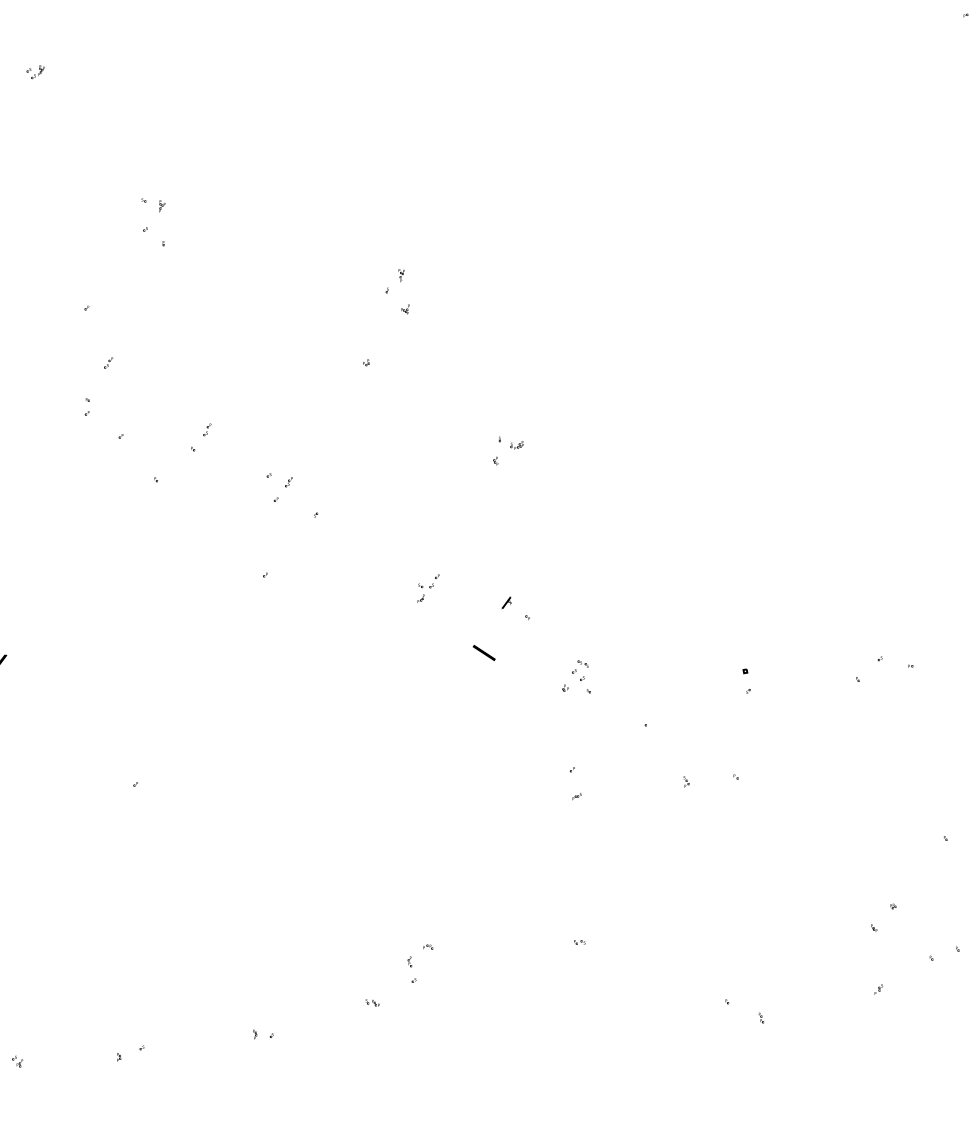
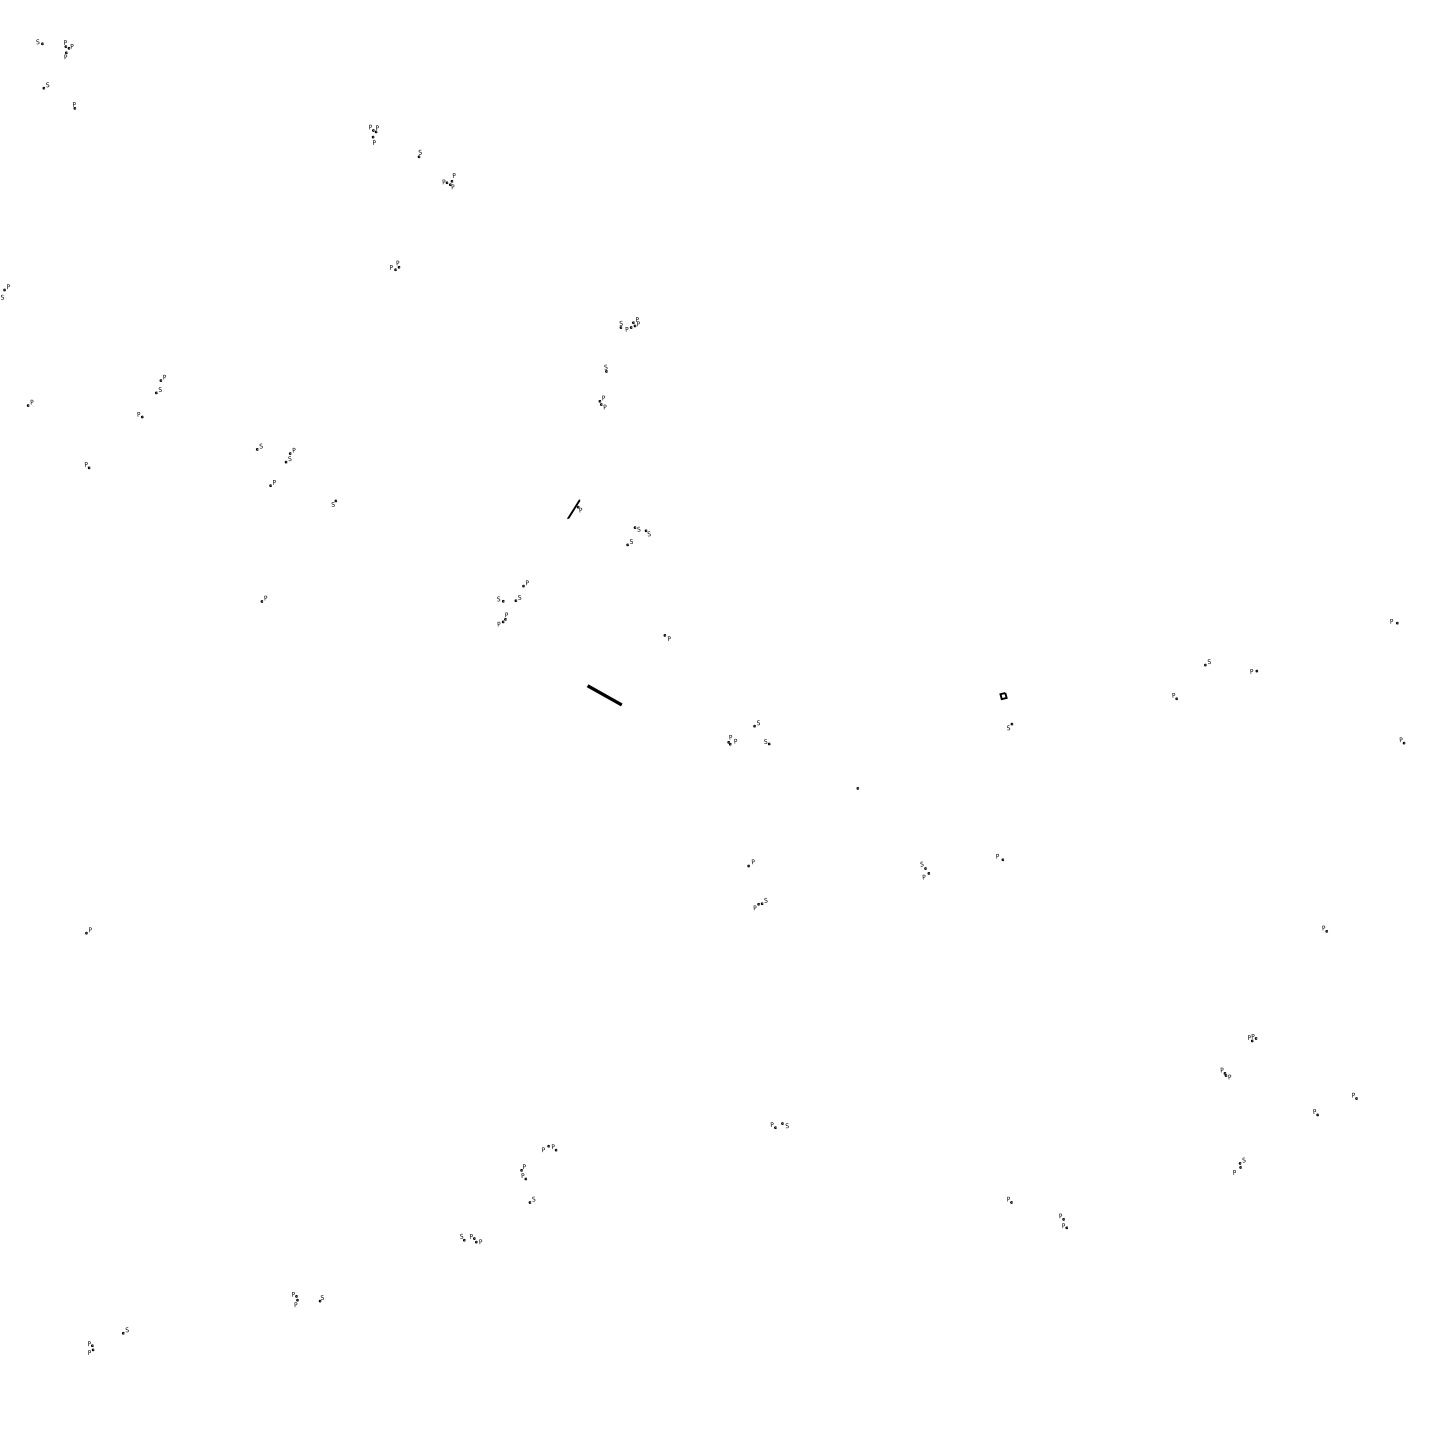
part: (401, 275) -> (374, 134), moved
part: (516, 445) -> (628, 324), moved
part: (506, 602) -> (573, 508), moved
part: (580, 666) -> (638, 534), moved

